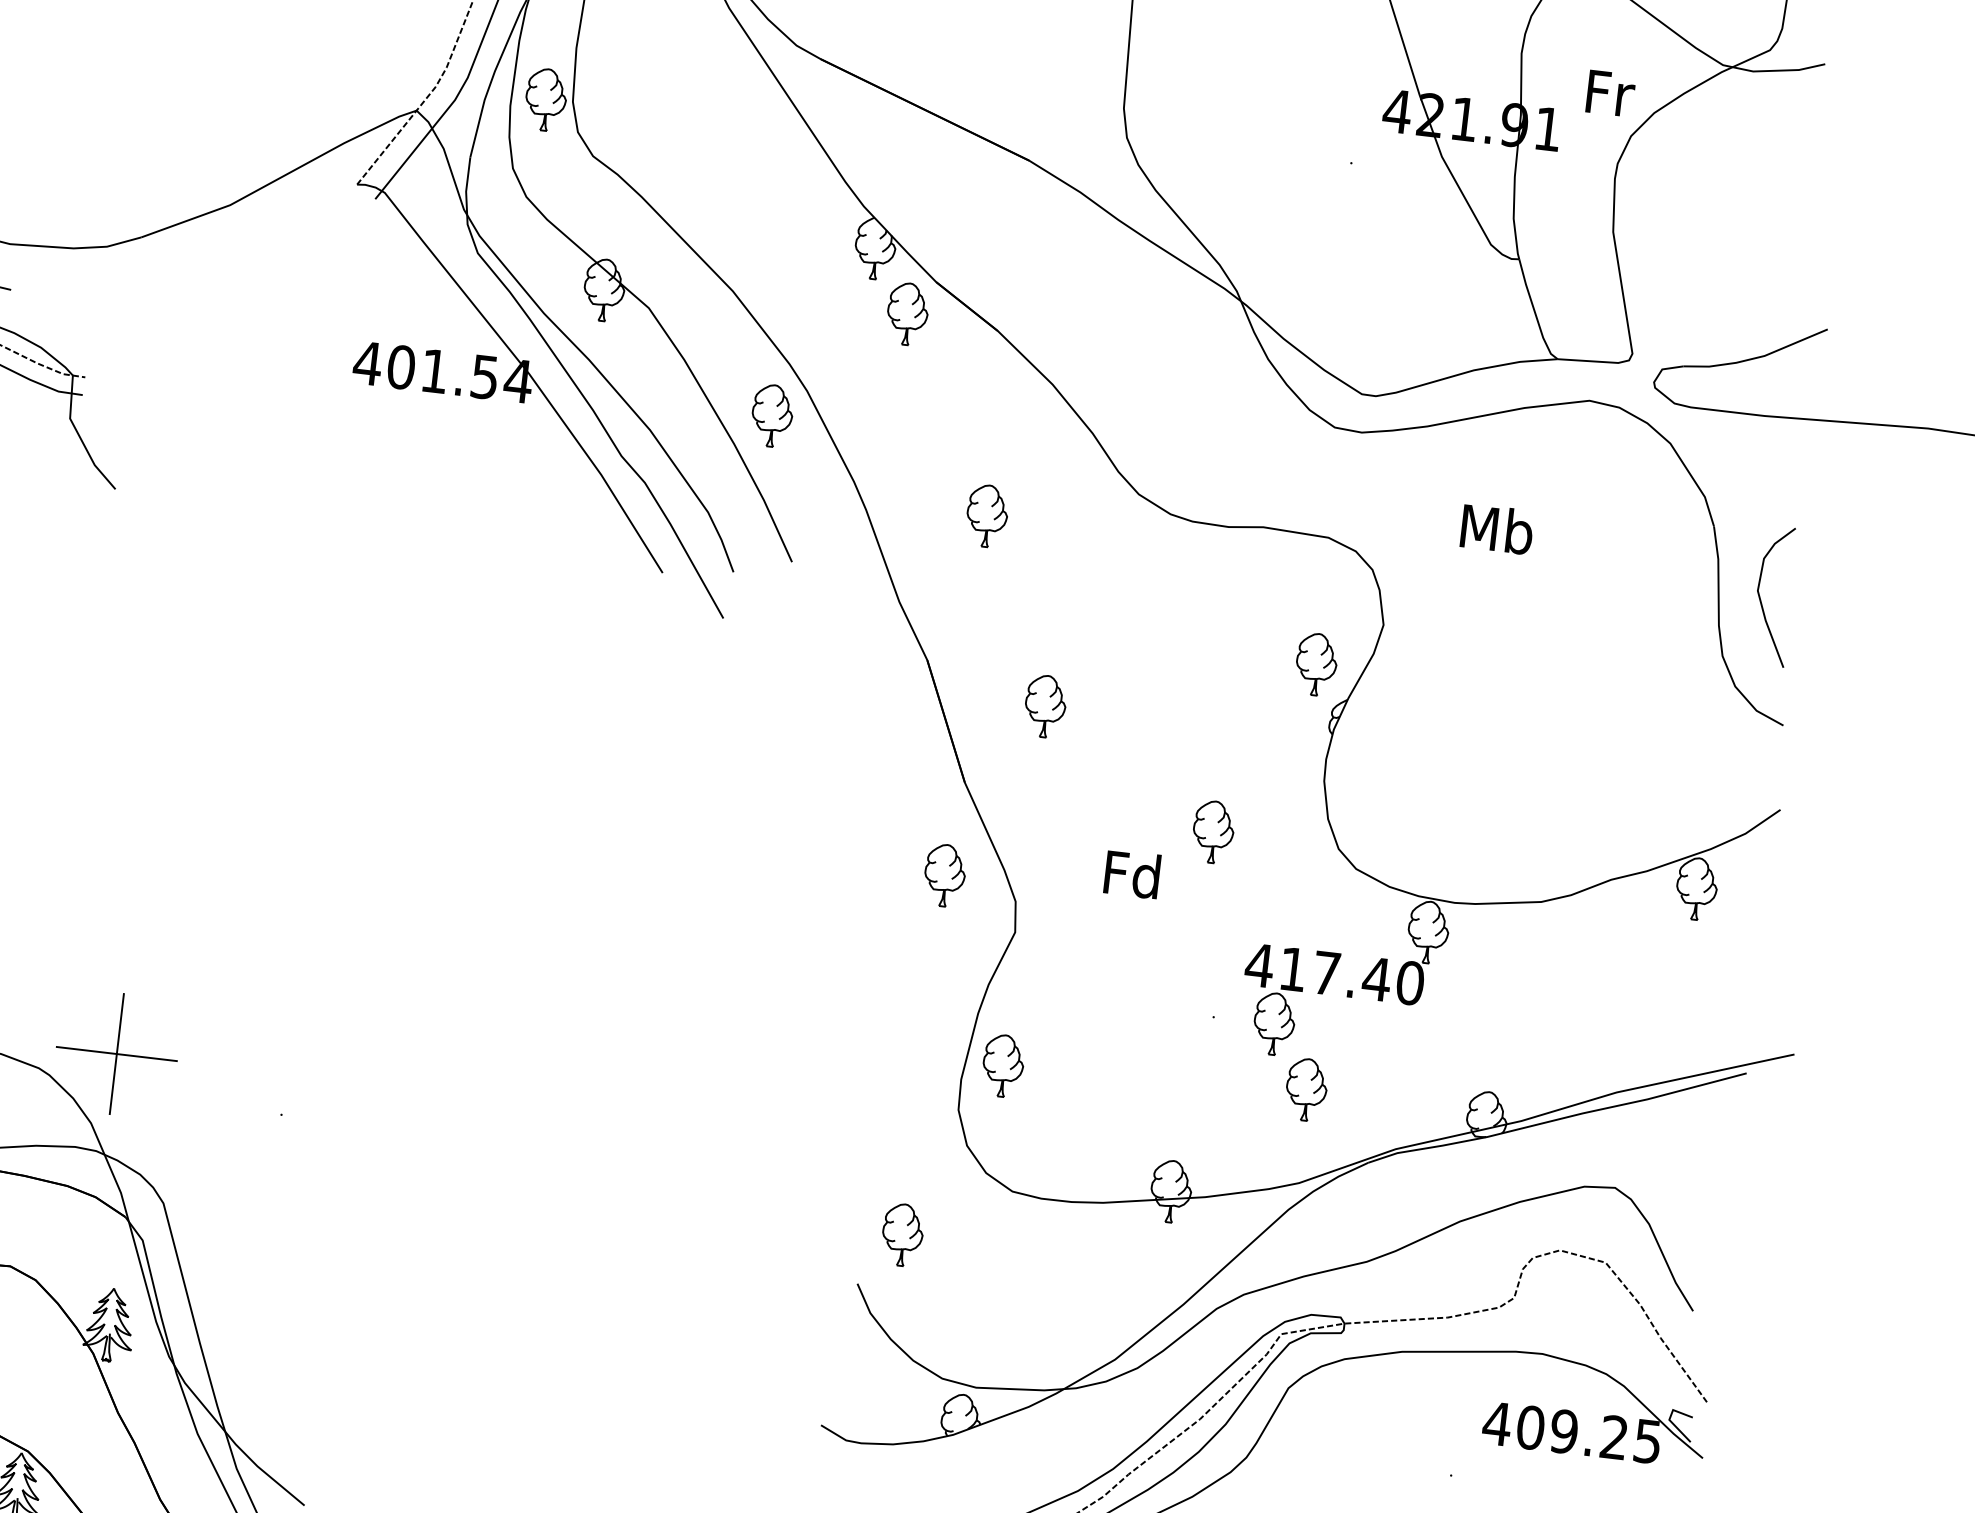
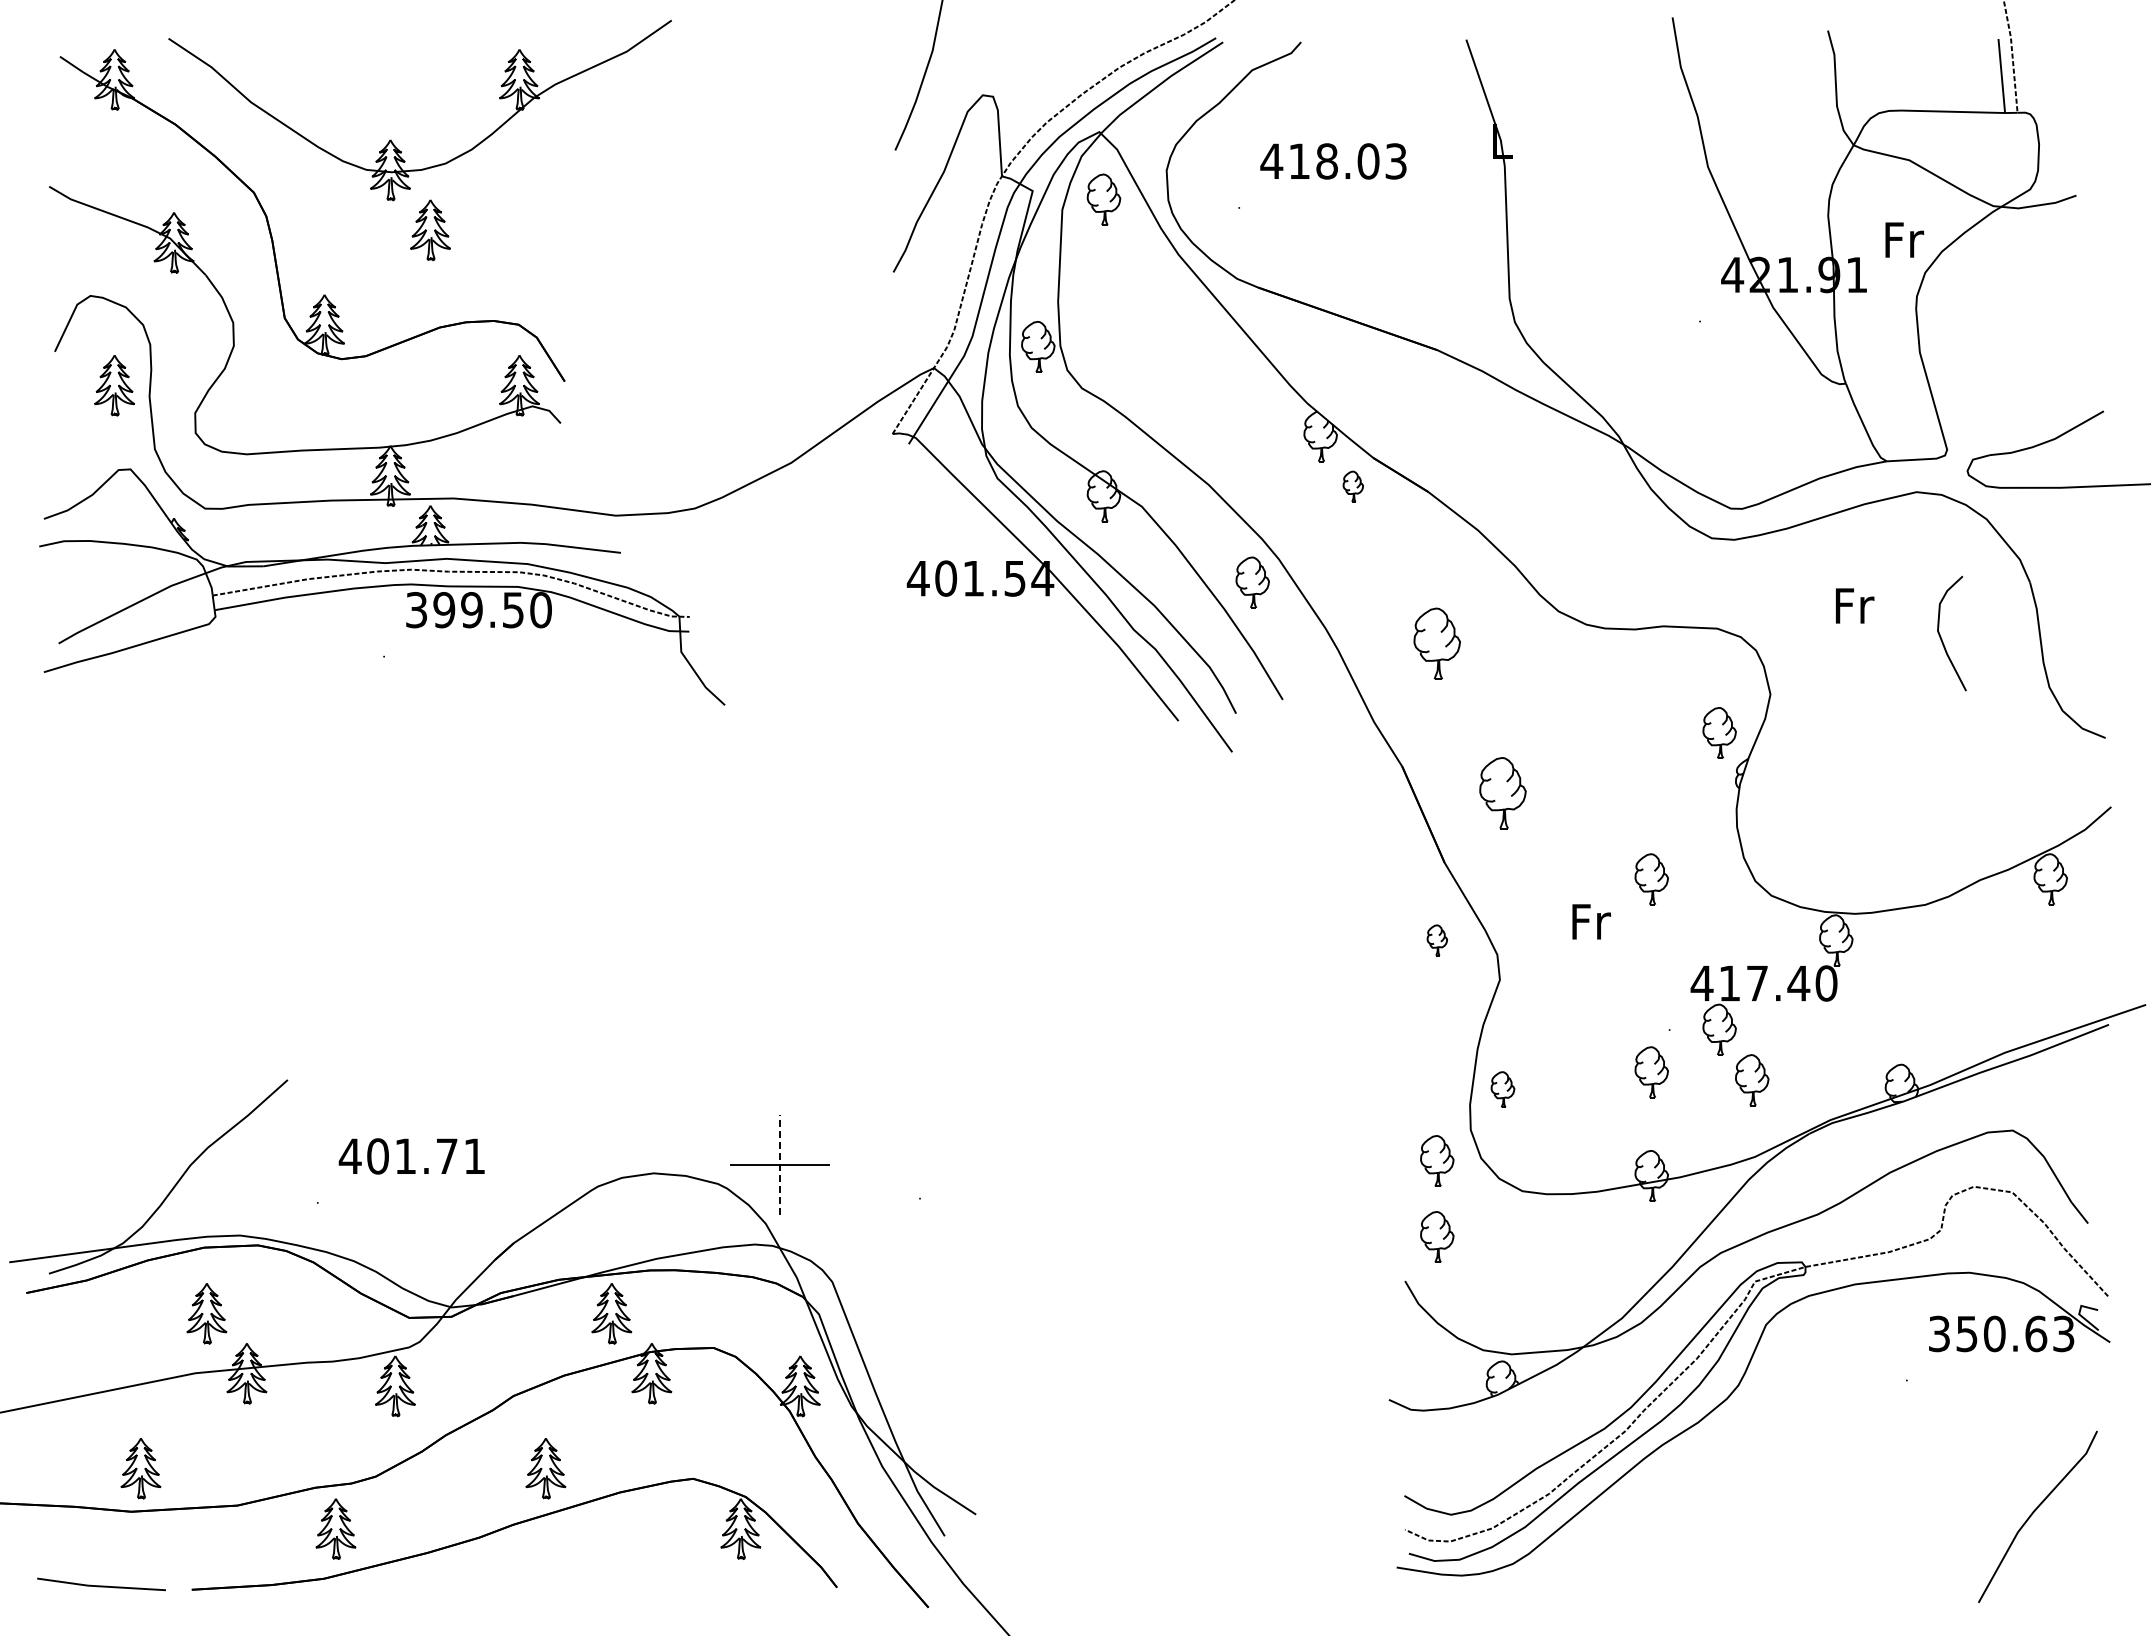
part: (908, 313) -> (1353, 486), size x0.6
part: (987, 515) -> (1437, 643), size x1.4
text: (1496, 529) -> (1853, 605), Mb -> Fr
curve: (1761, 598) -> (1941, 636), moved
part: (1044, 705) -> (1502, 792), size x1.4
text: (1132, 874) -> (1589, 921), Fd -> Fr
part: (945, 875) -> (1437, 940), size x0.6
line: (117, 1053) -> (780, 1164), solid -> dashed
part: (1002, 1065) -> (1502, 1089), size x0.7
part: (1185, 1066) -> (1651, 1072), added
part: (913, 1142) -> (1437, 1160), added
text: (1571, 1431) -> (2000, 1333), 409.25 -> 350.63

